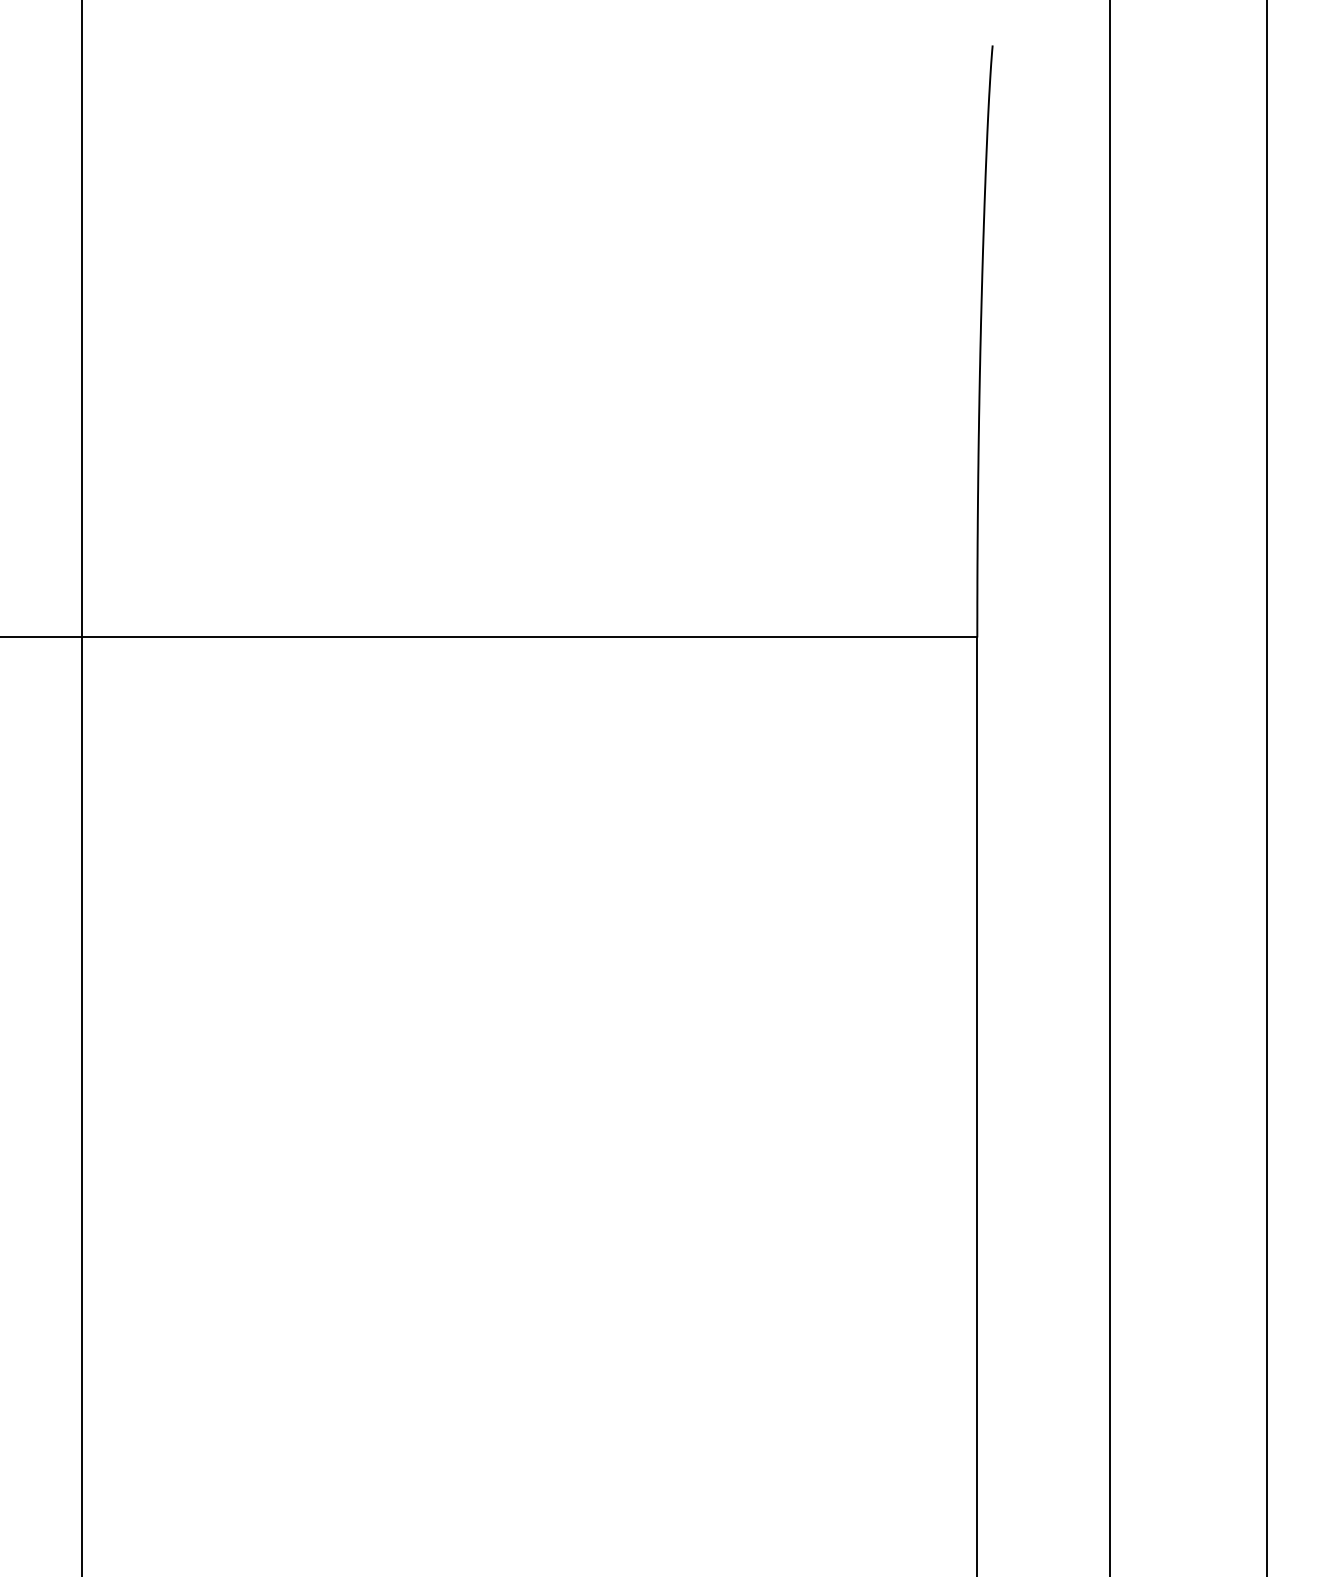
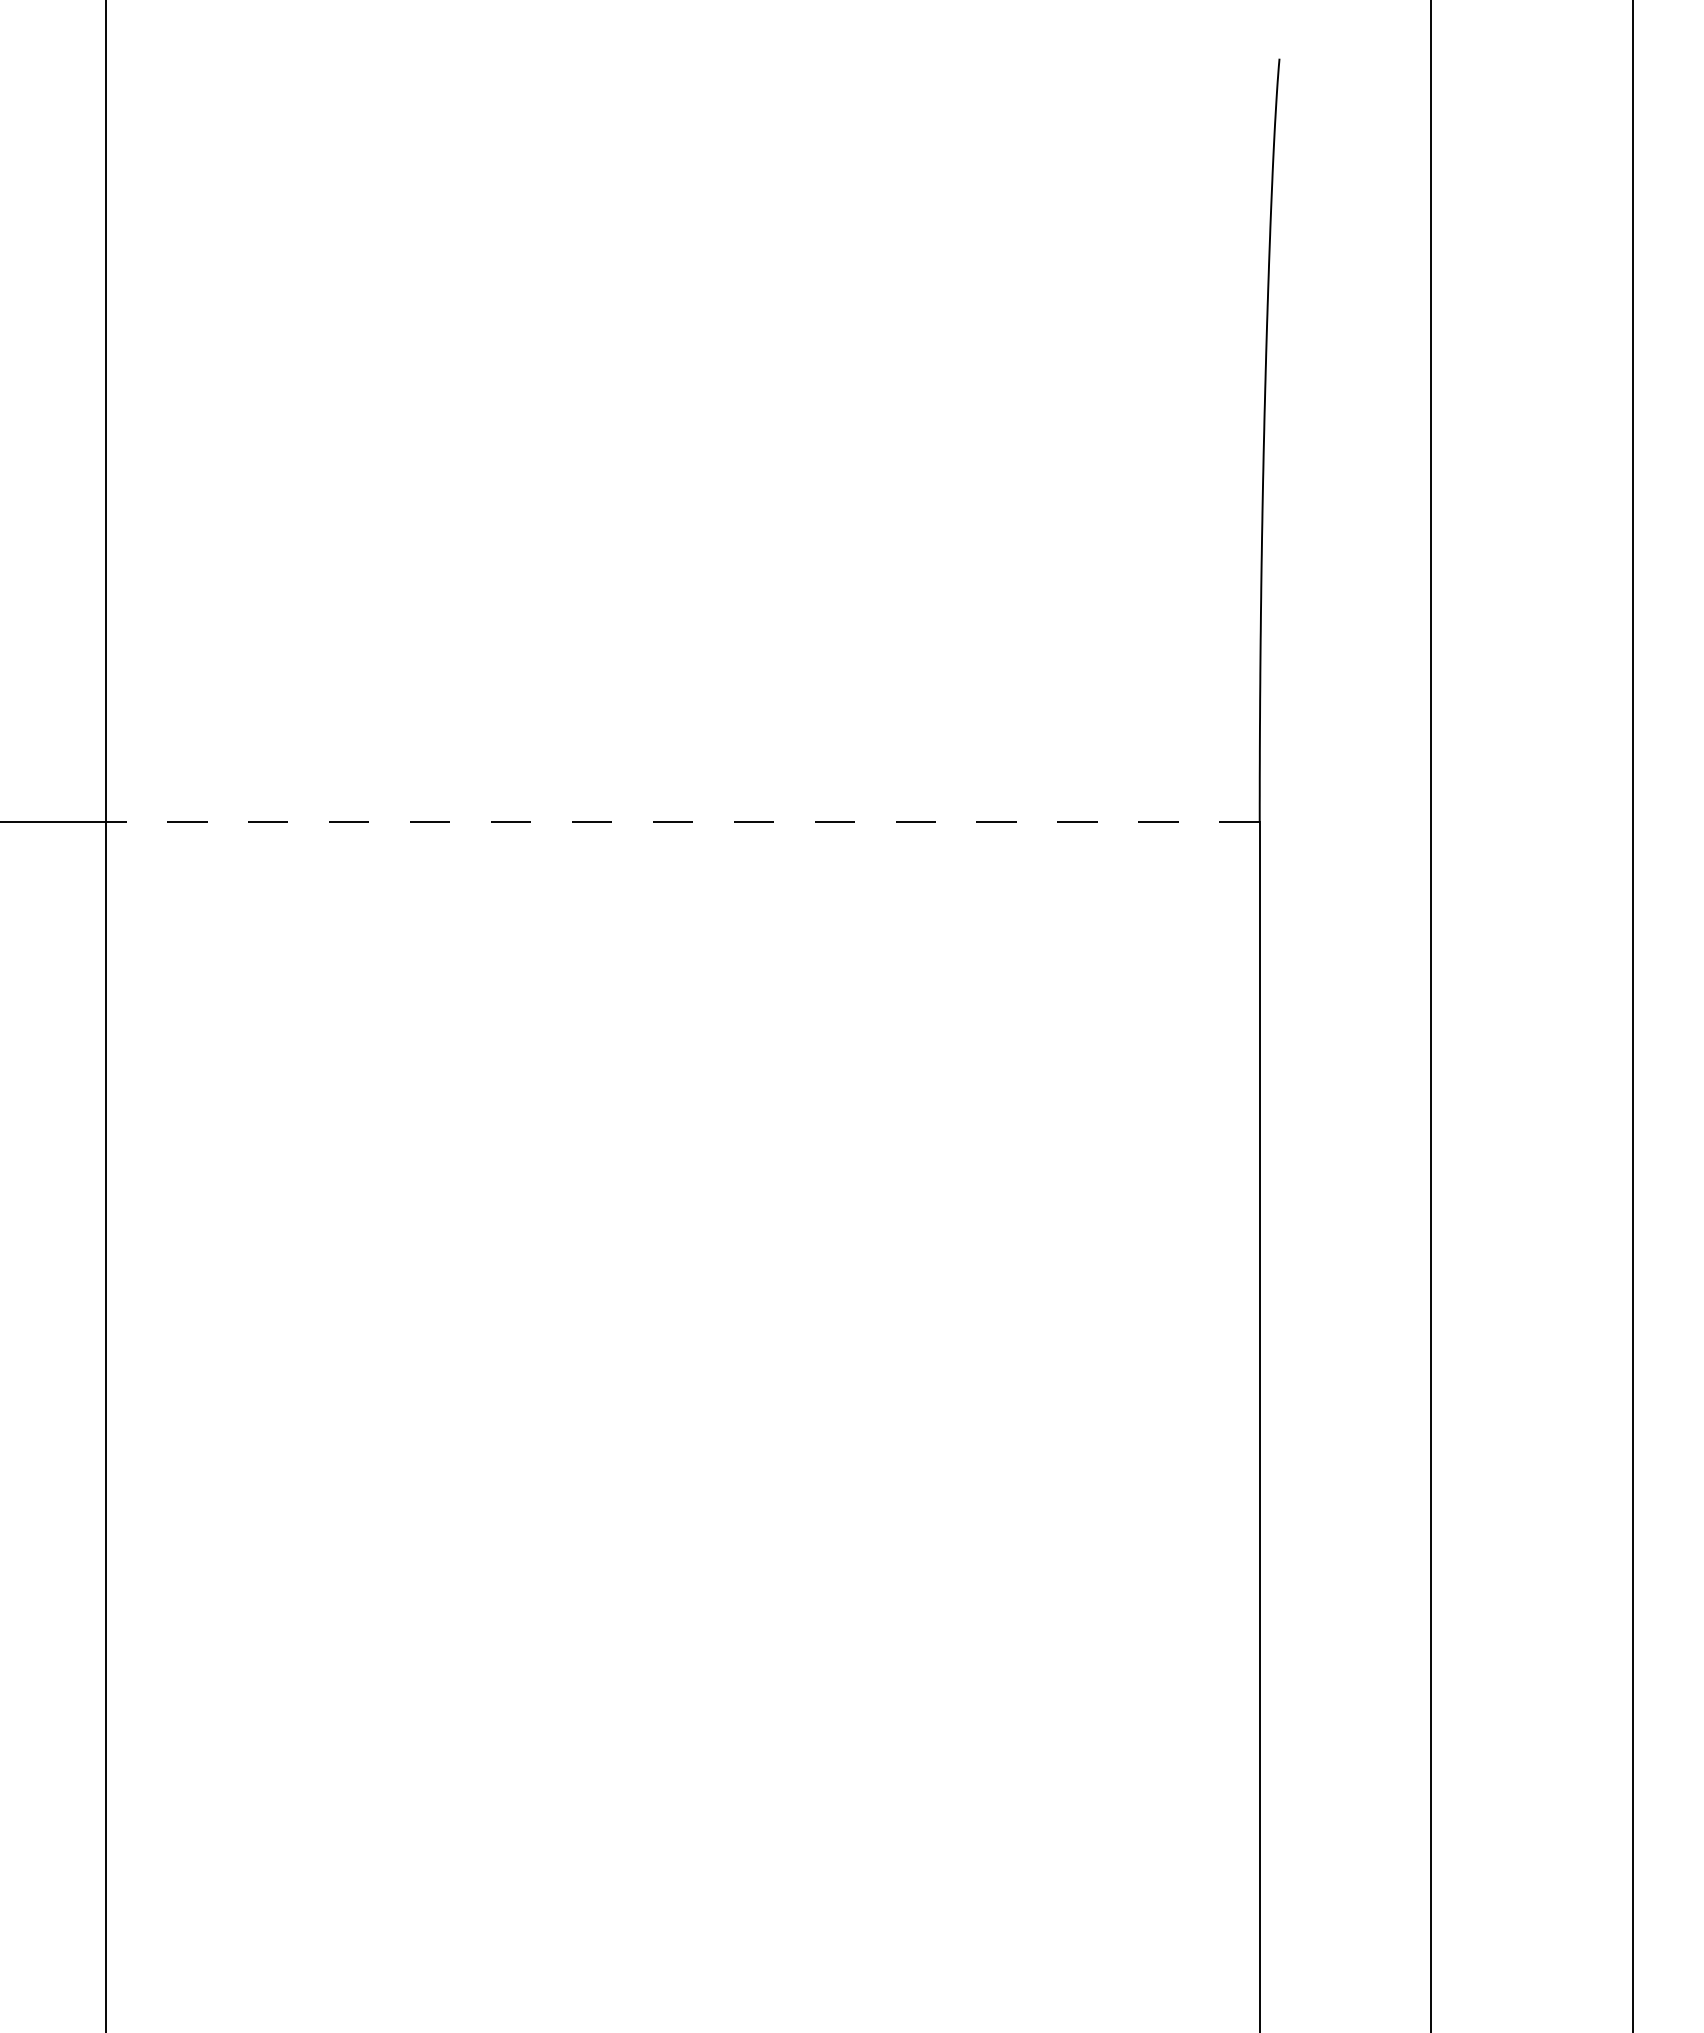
line: (529, 637) -> (682, 821), solid -> dashed

